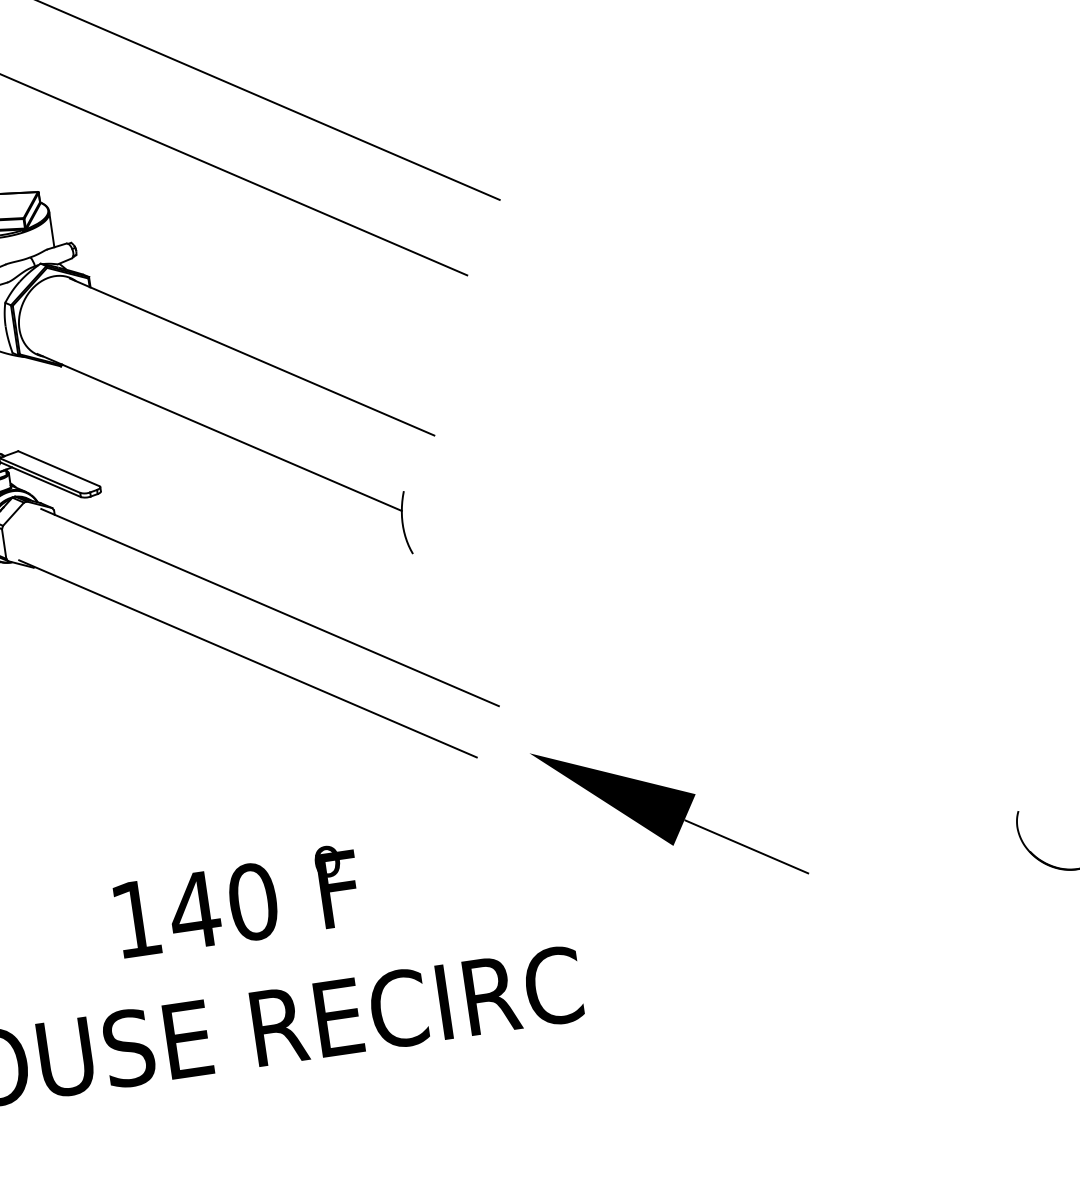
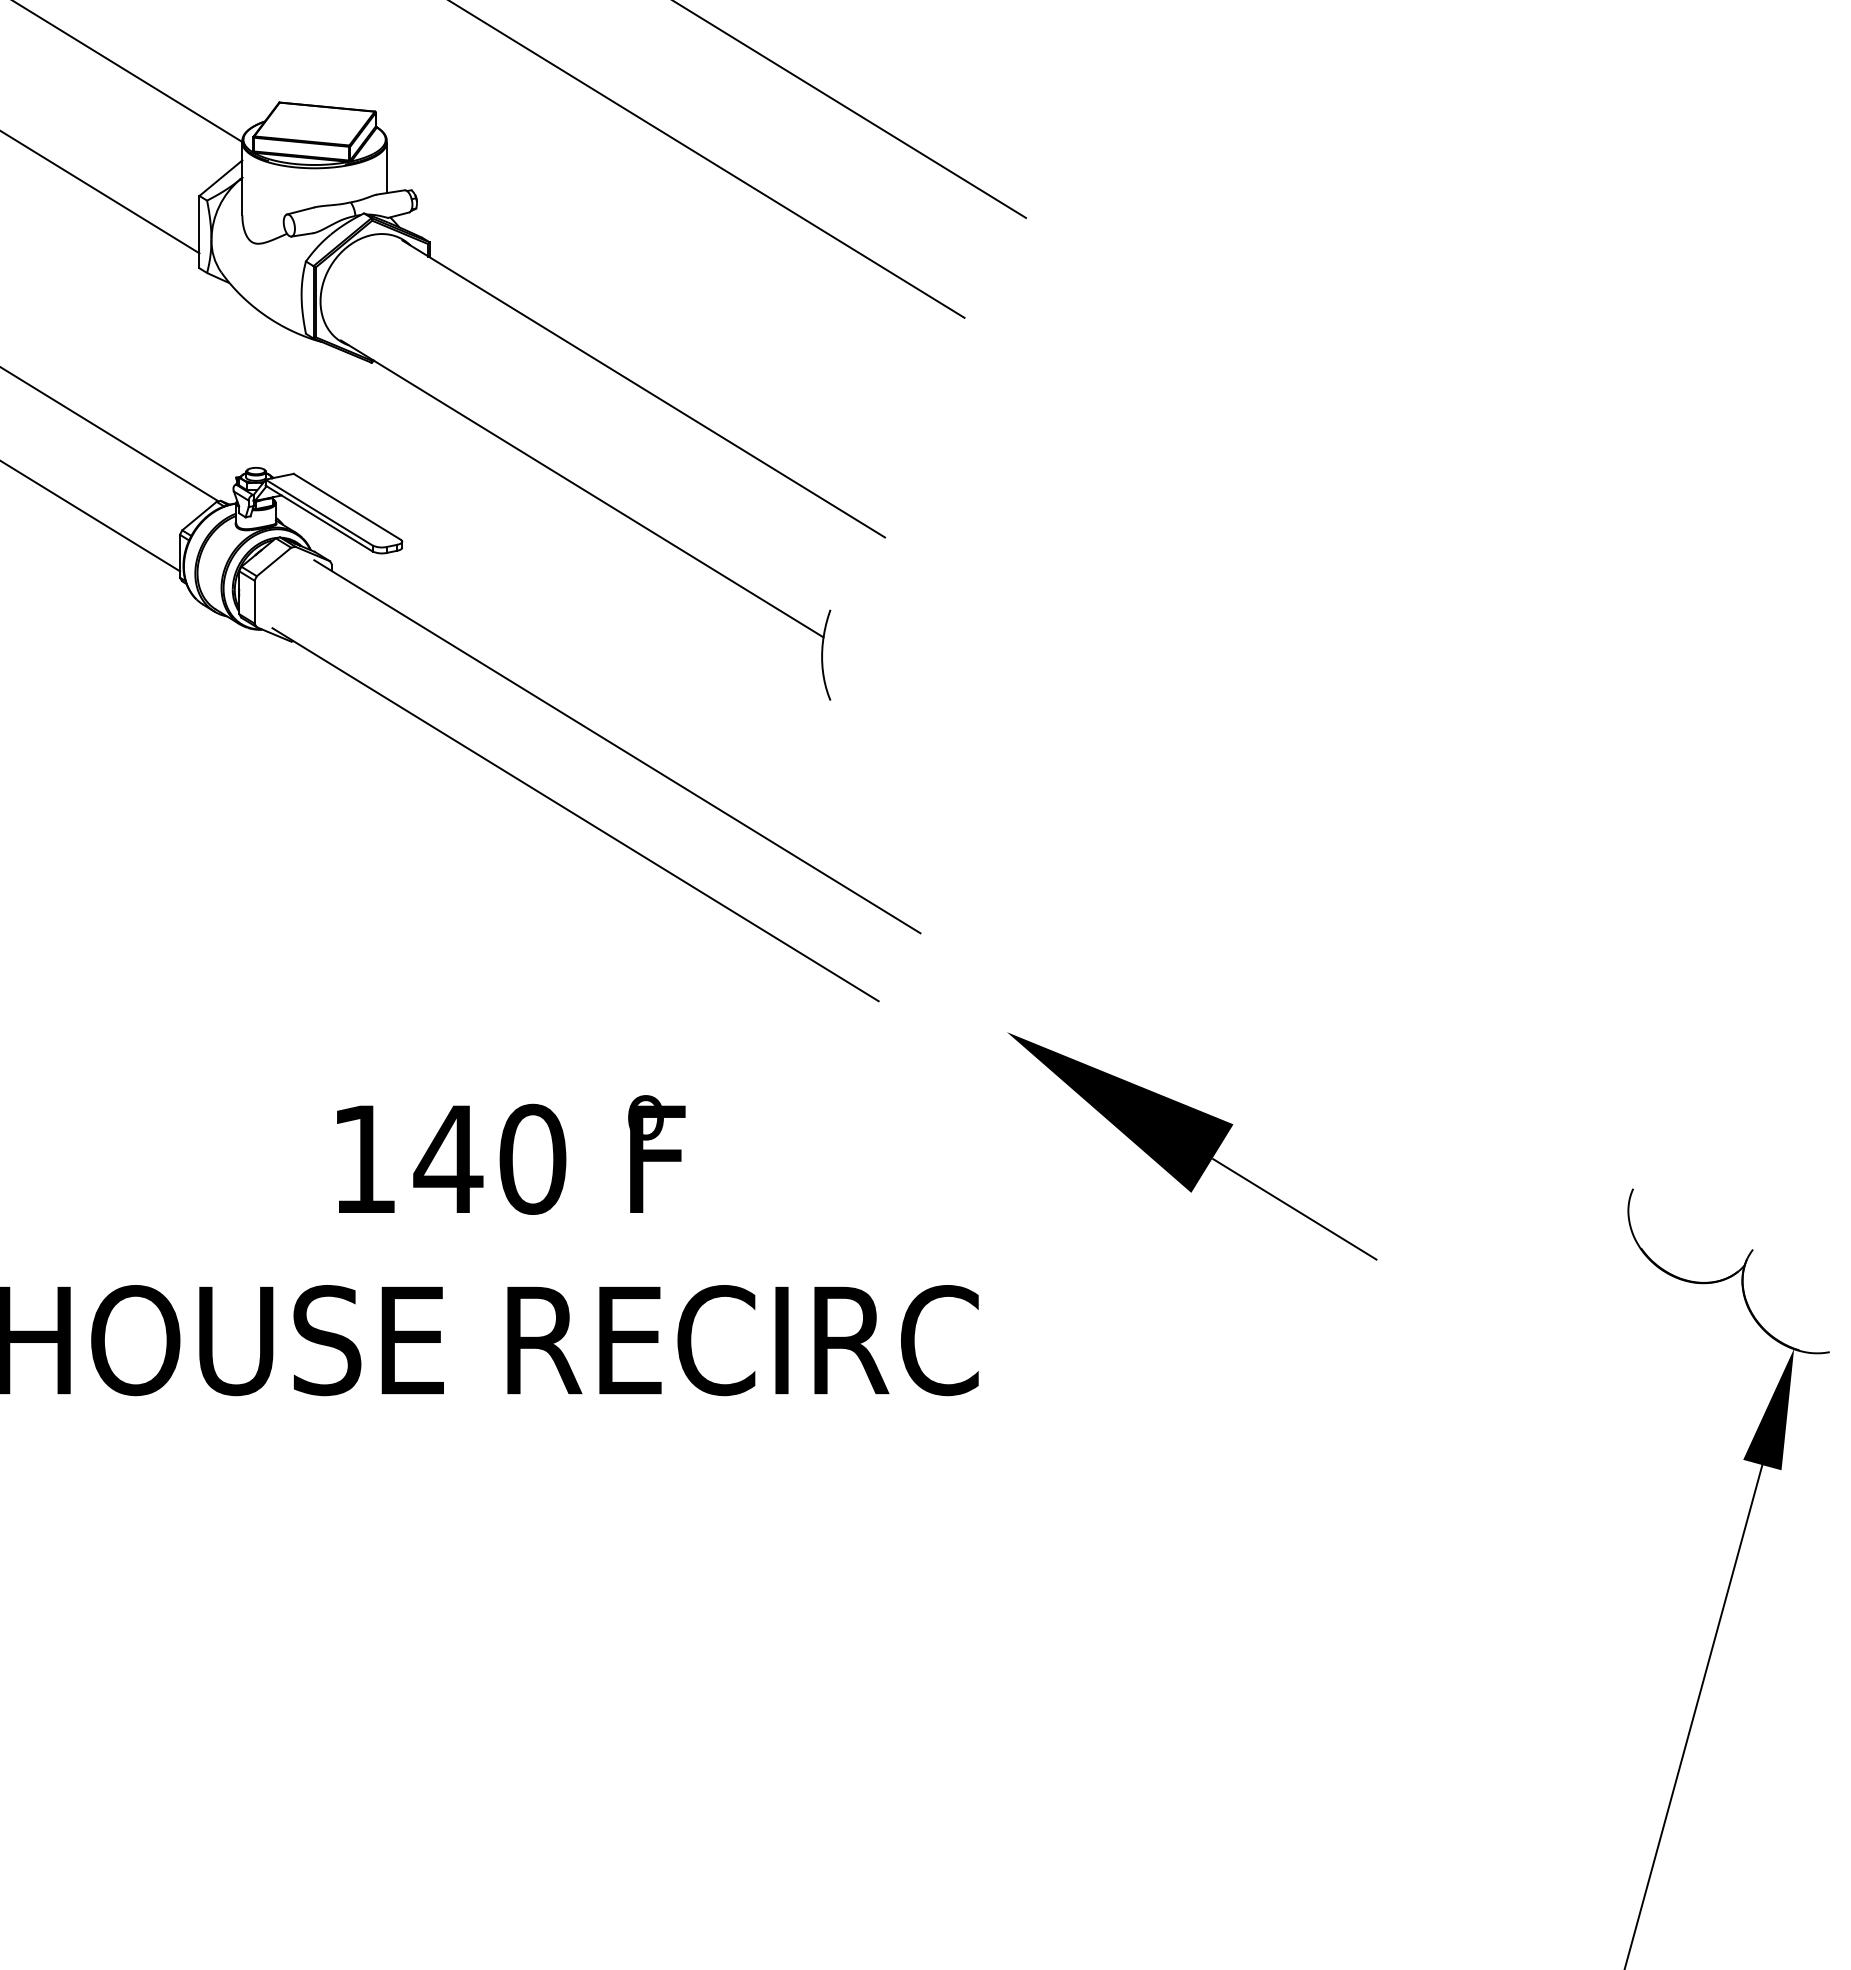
part: (669, 813) -> (1192, 1146), moved

